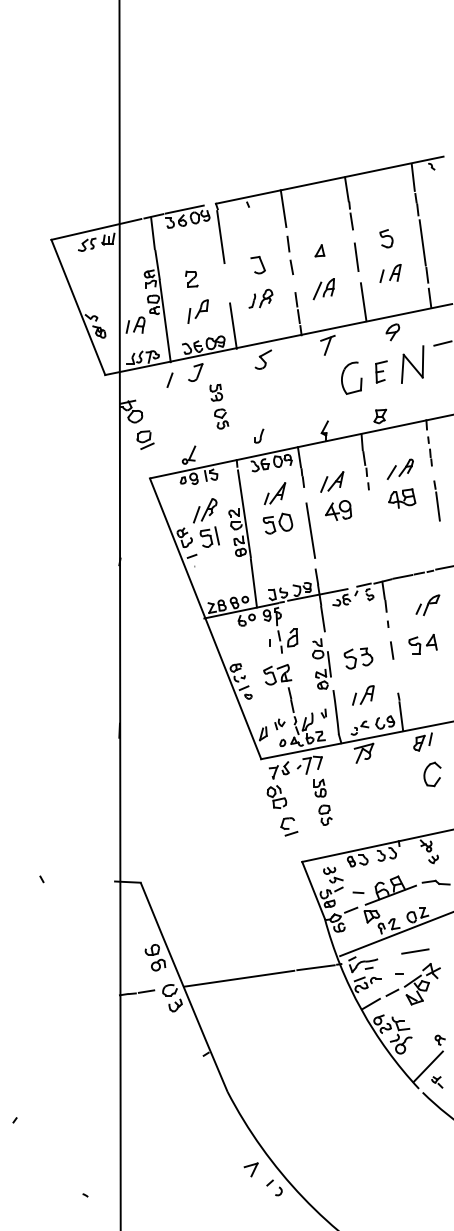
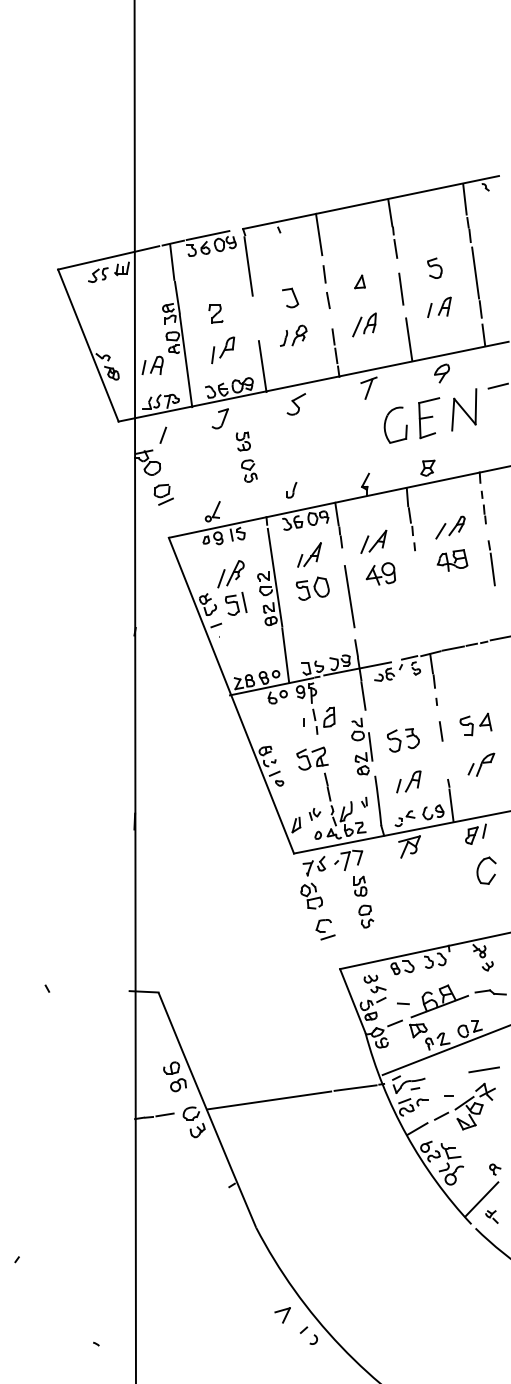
part: (381, 371) -> (429, 417), size x1.67
line: (169, 379) -> (162, 434), moved
part: (427, 604) -> (480, 763), moved
line: (415, 951) -> (484, 1069), moved

